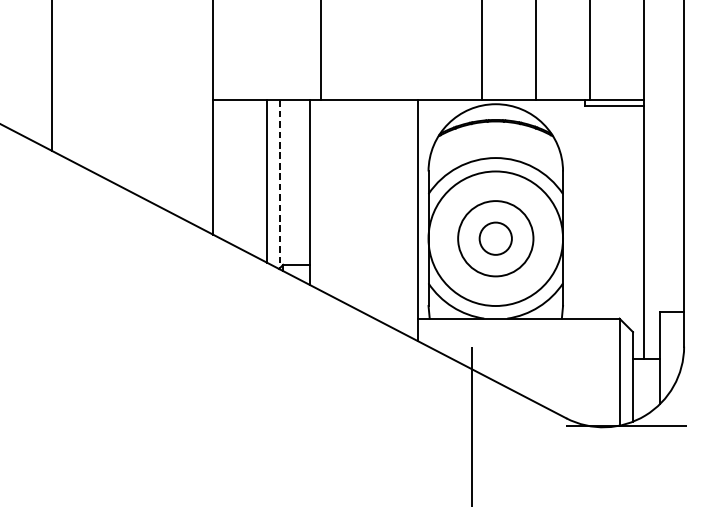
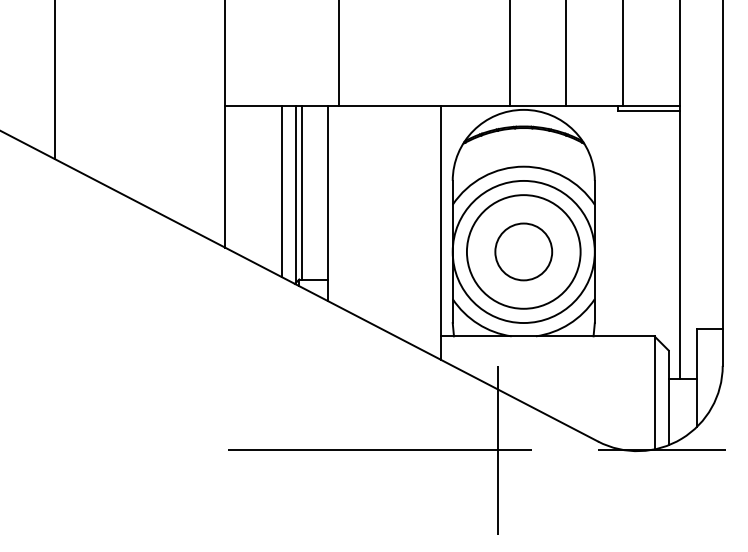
line: (285, 182) -> (301, 192), added
line: (280, 184) -> (296, 194), dashed -> solid
circle: (495, 238) -> (523, 251), size x1.43
circle: (495, 238) -> (523, 251), size x1.67
line: (360, 426) -> (380, 450), added

